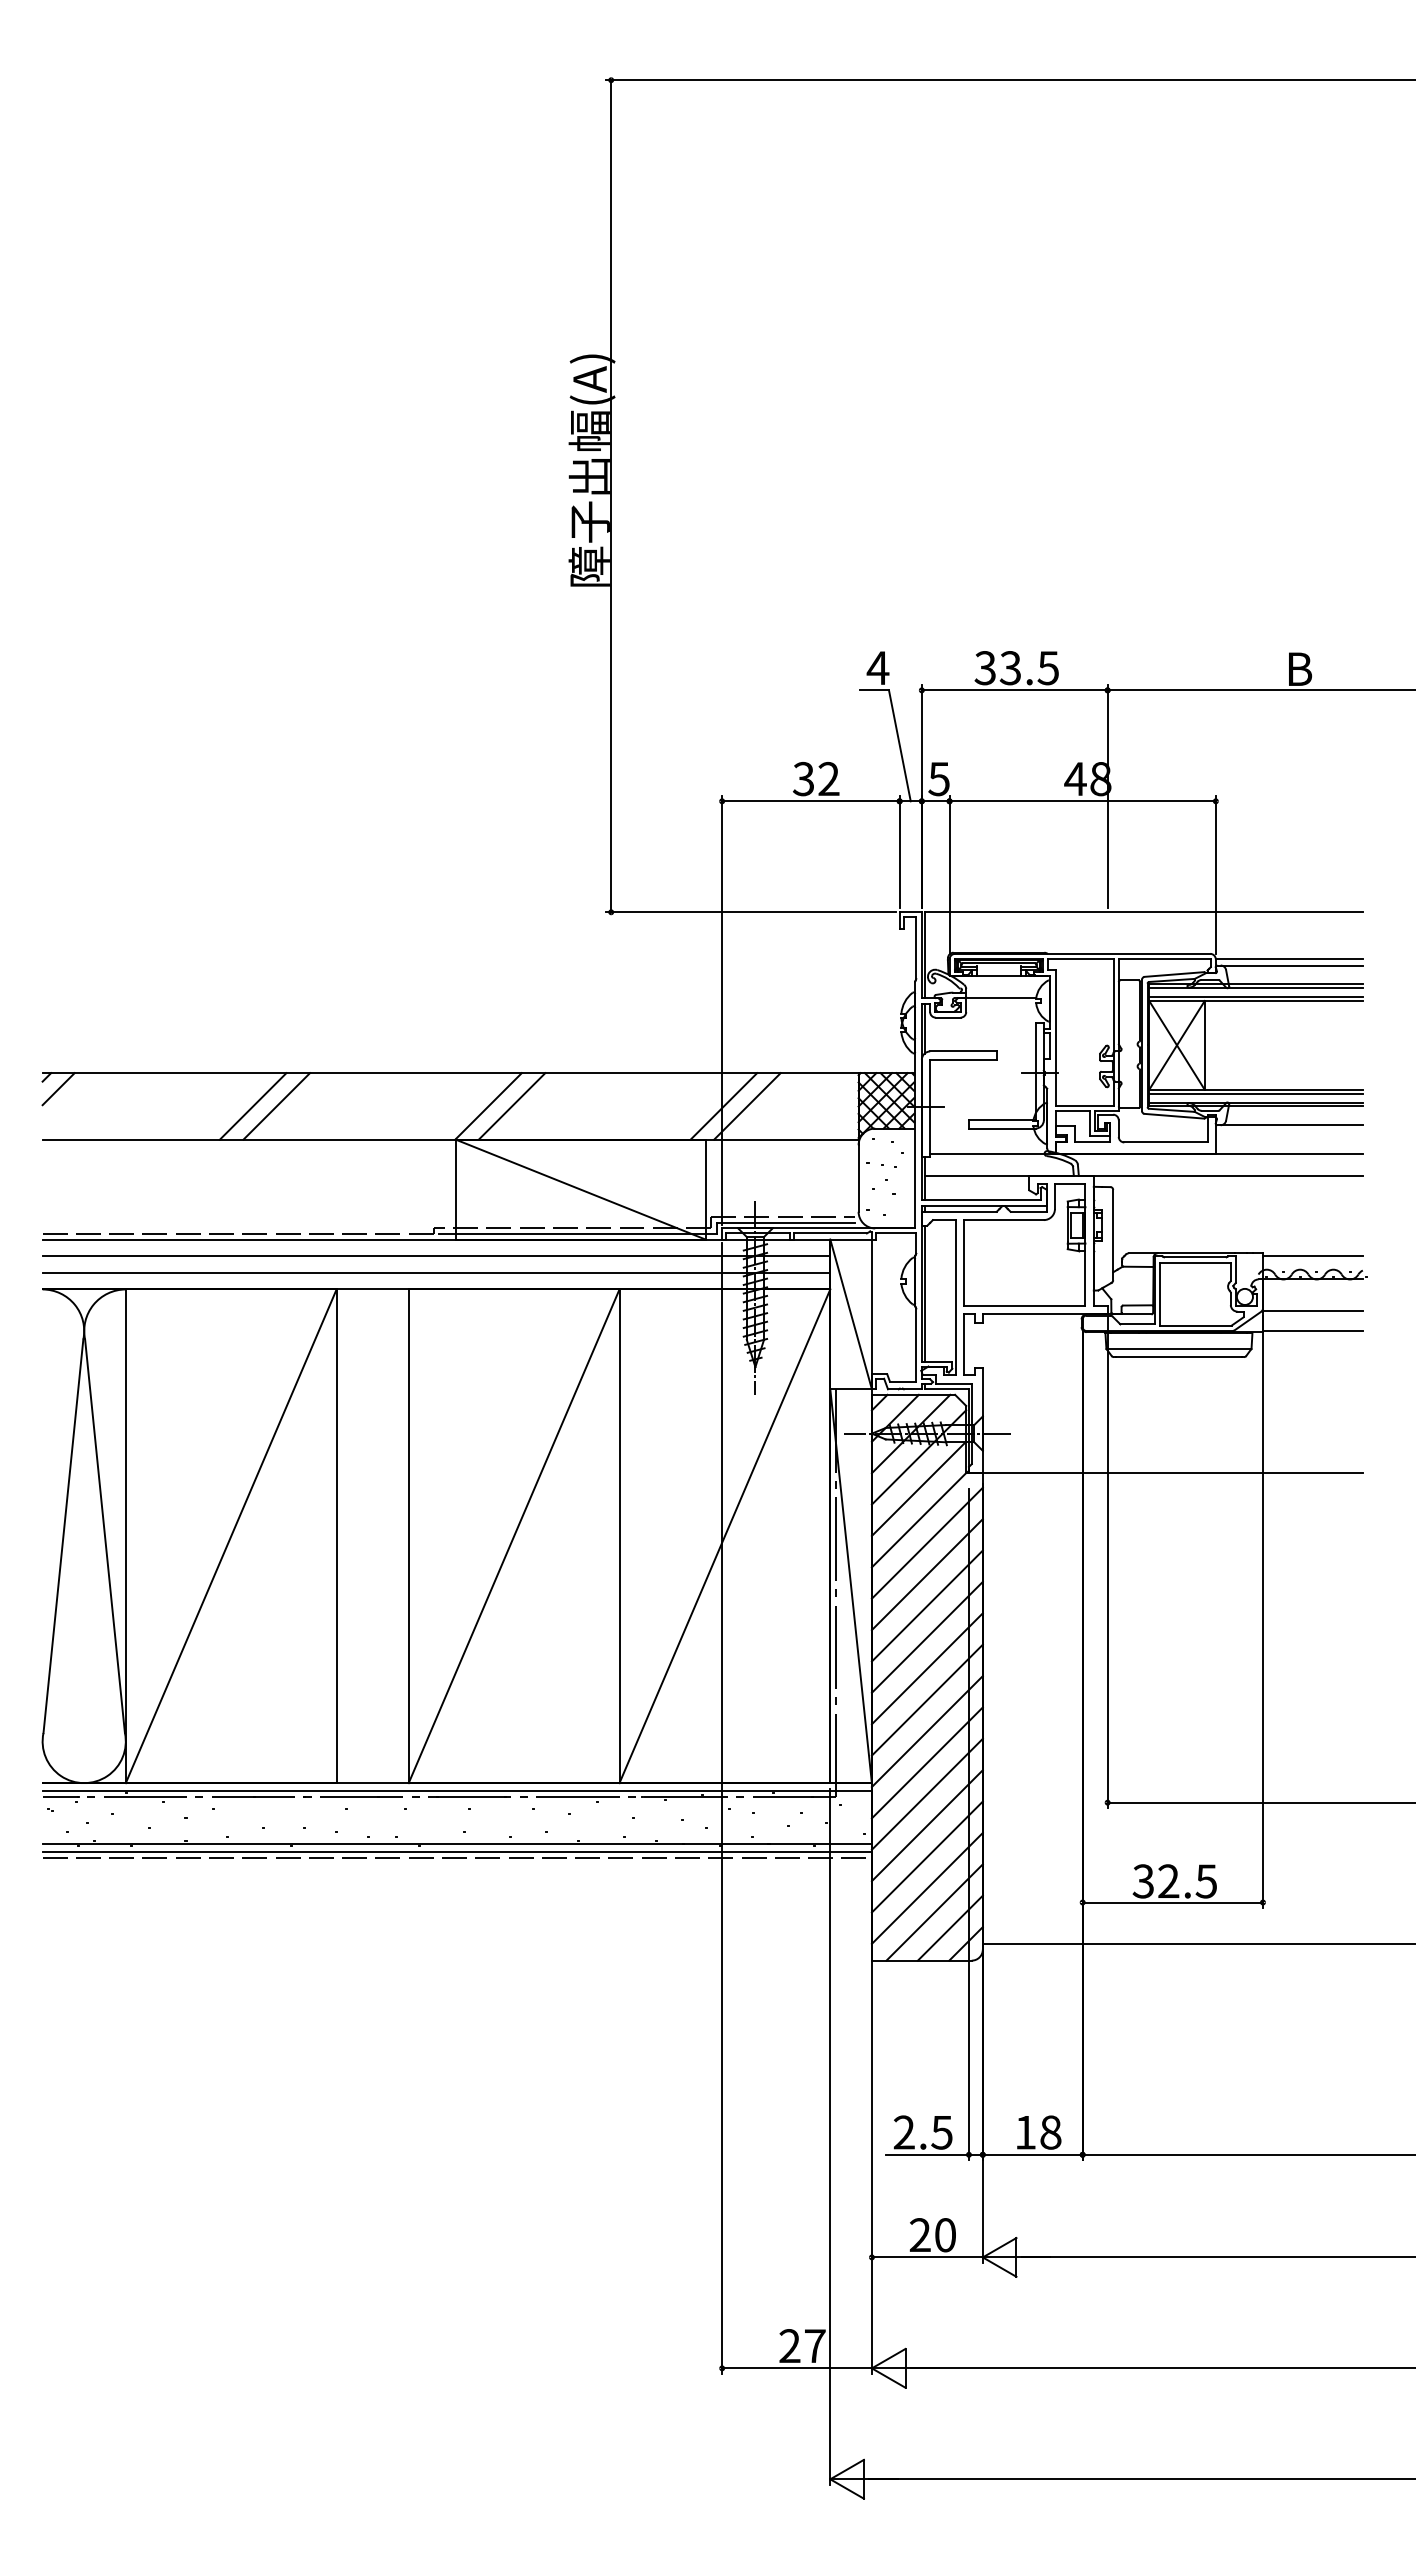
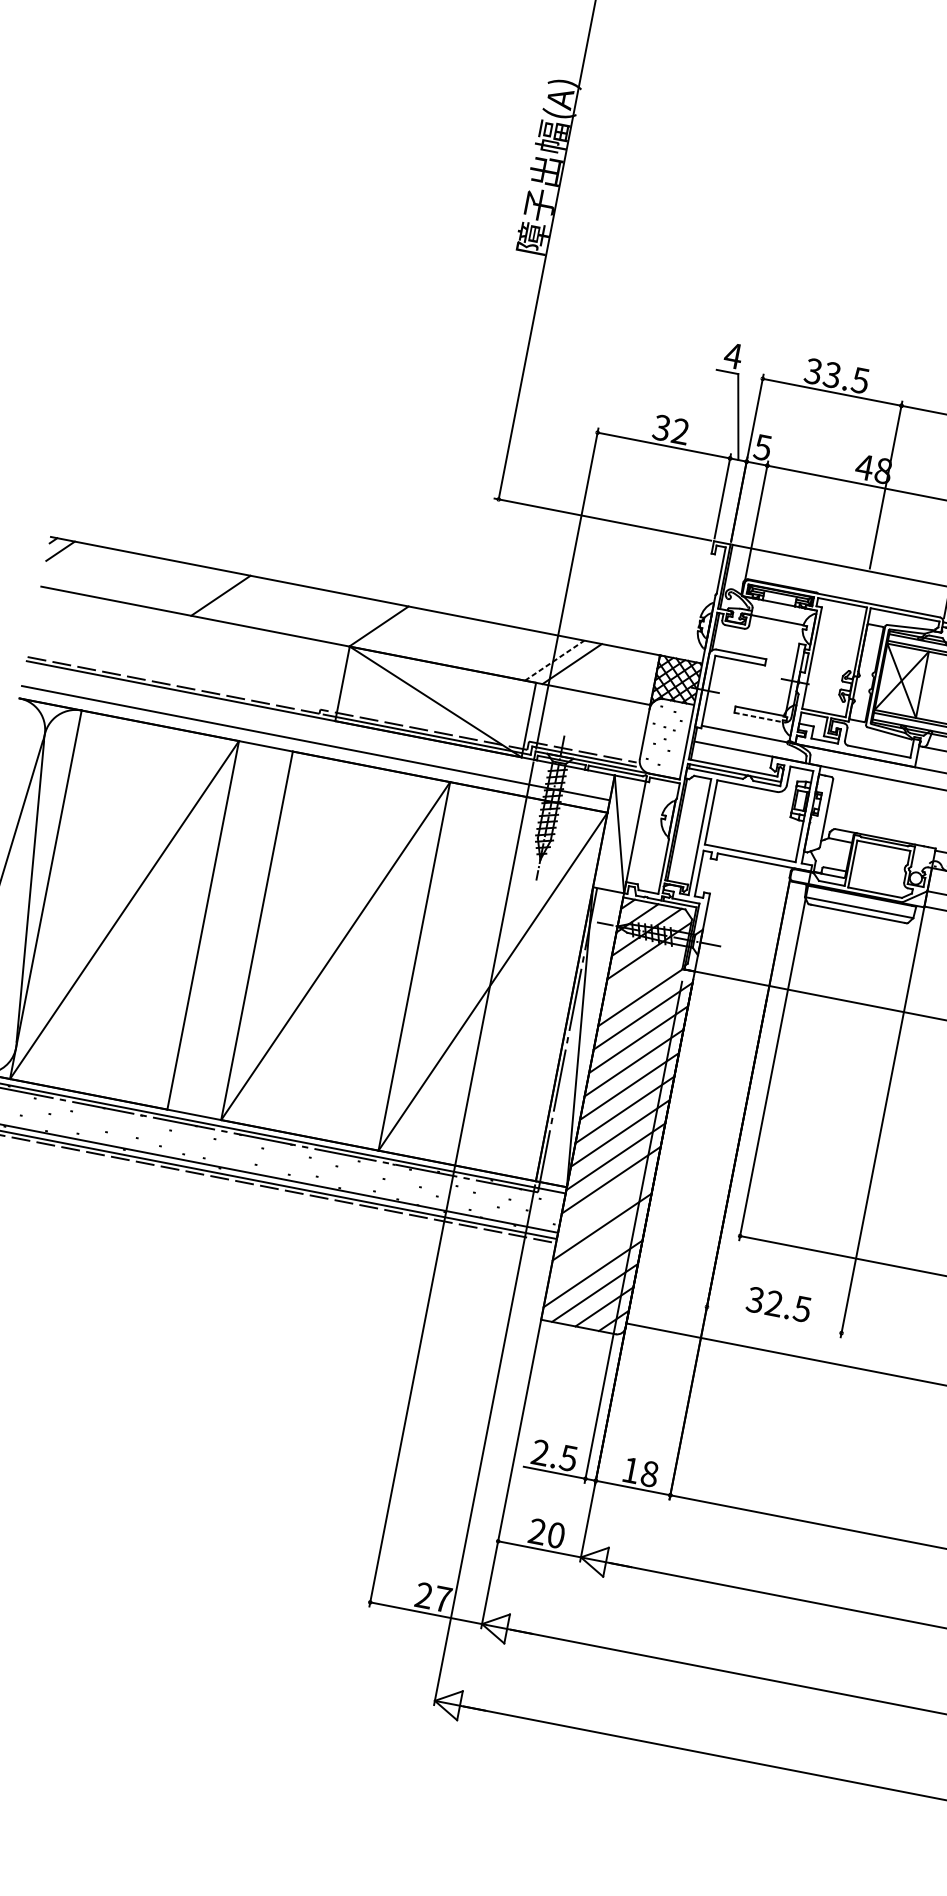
line: (252, 1106) -> (202, 592), removed
line: (511, 1106) -> (396, 629), removed
line: (724, 1106) -> (555, 660), solid -> dashed
line: (1002, 1128) -> (759, 717), solid -> dashed
line: (436, 1256) -> (318, 731), removed
line: (918, 1488) -> (644, 974), removed
line: (926, 1793) -> (606, 1202), removed
line: (926, 1856) -> (597, 1249), removed
line: (1172, 1902) -> (774, 1319), removed

